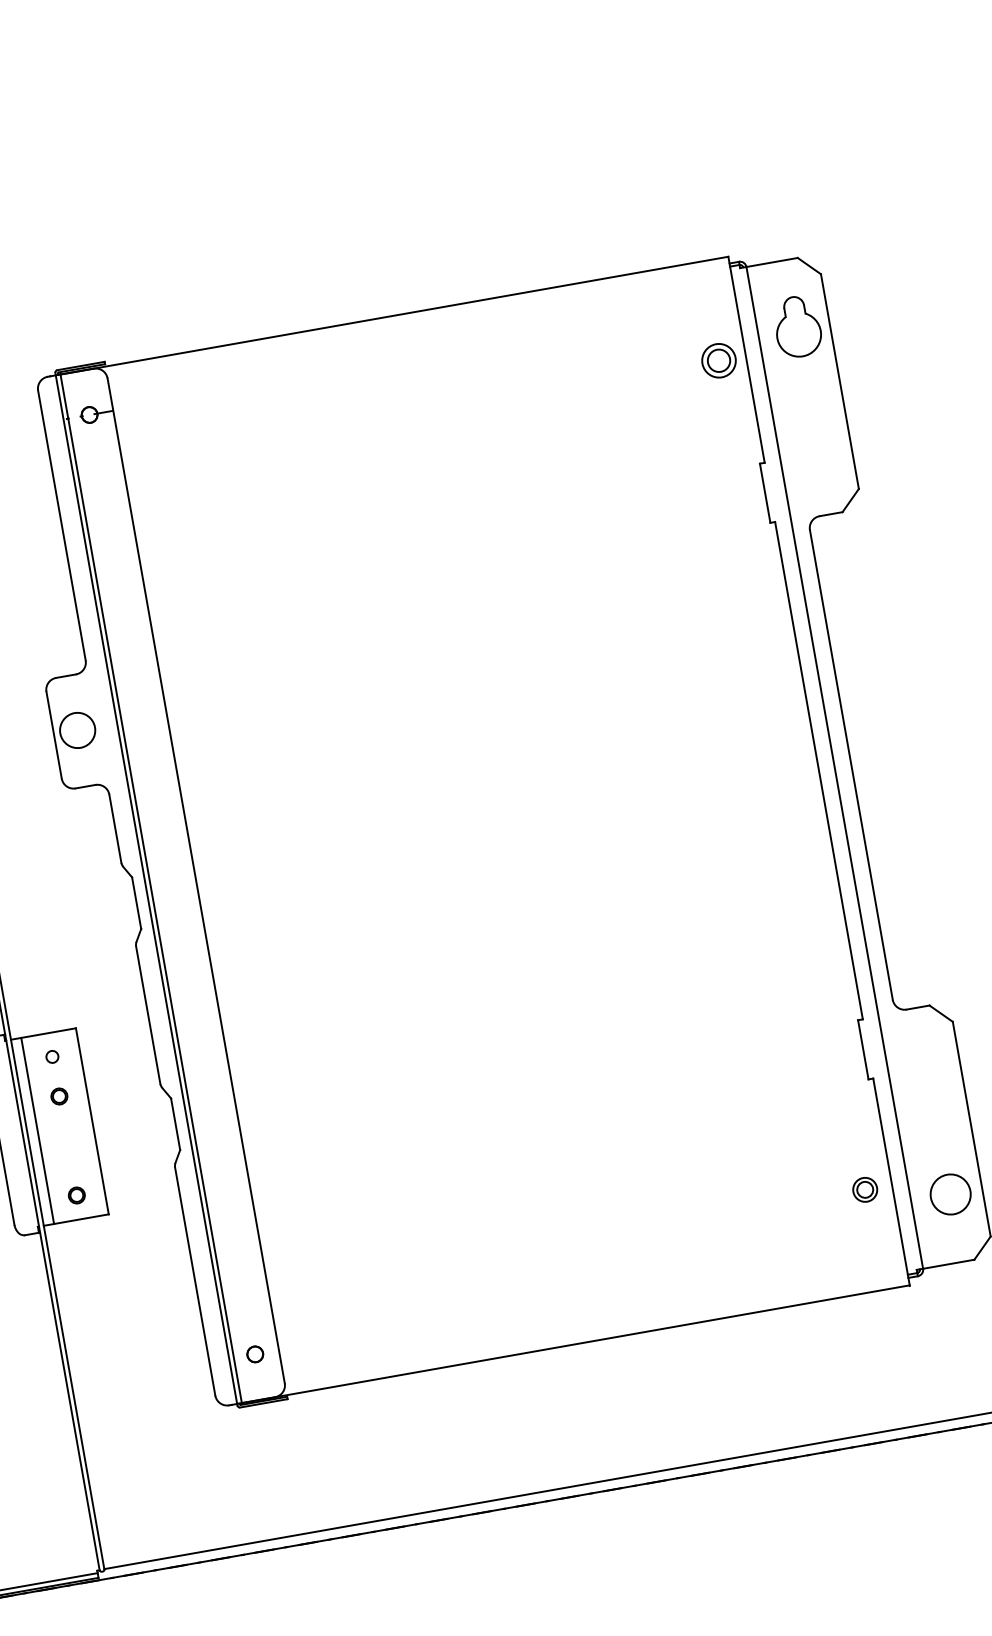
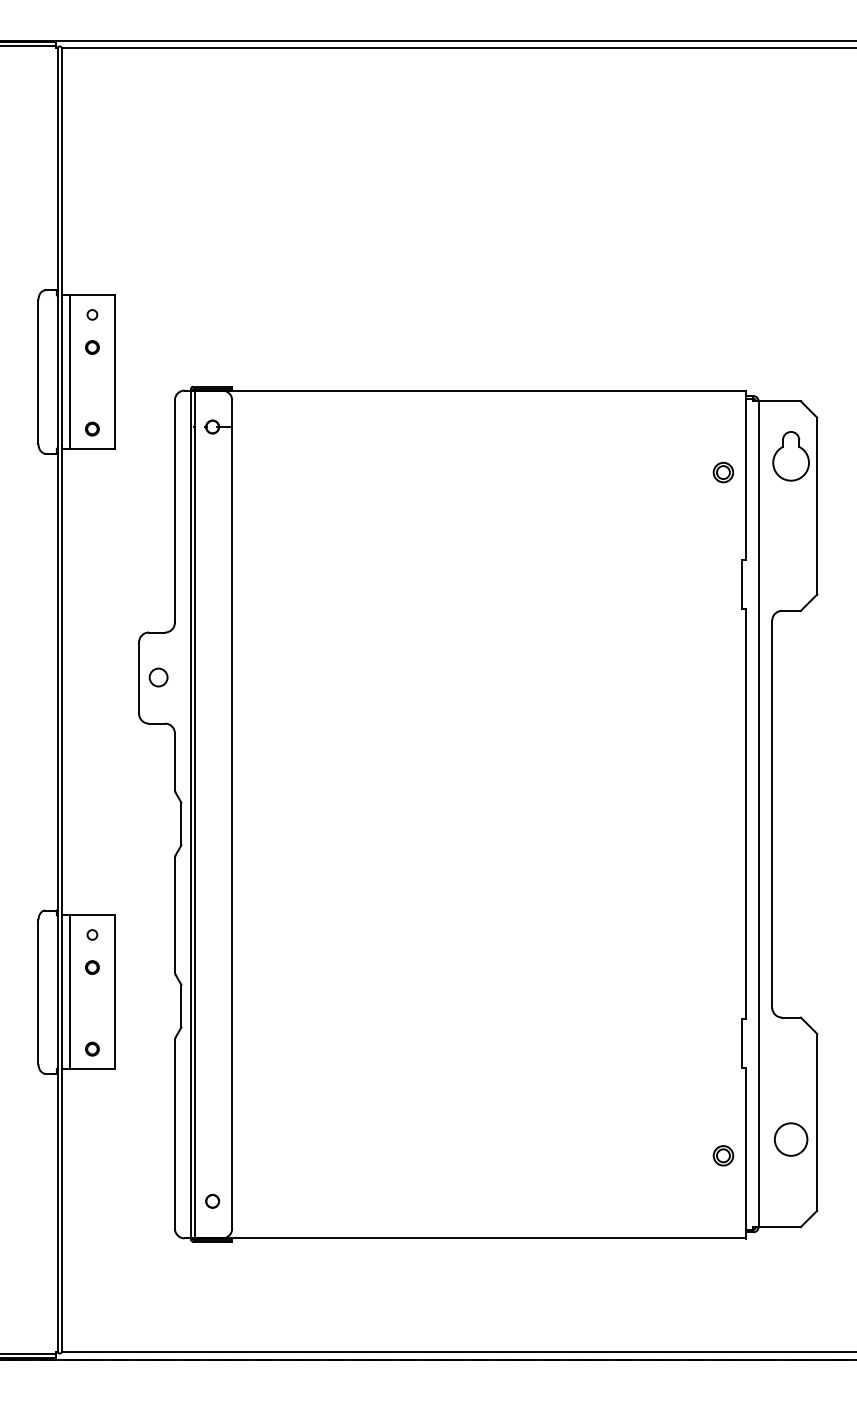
part: (719, 360) -> (723, 472), size x0.71
circle: (77, 730) -> (158, 677), size x0.62
circle: (951, 1194) -> (791, 1139), moved

